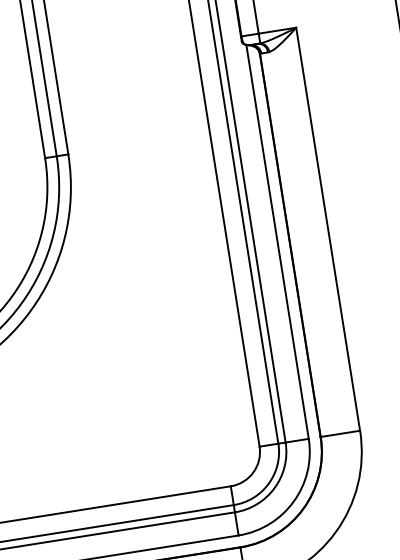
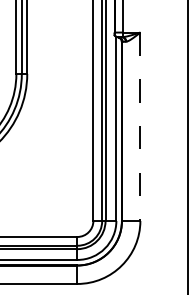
line: (328, 230) -> (140, 127), solid -> dashed

